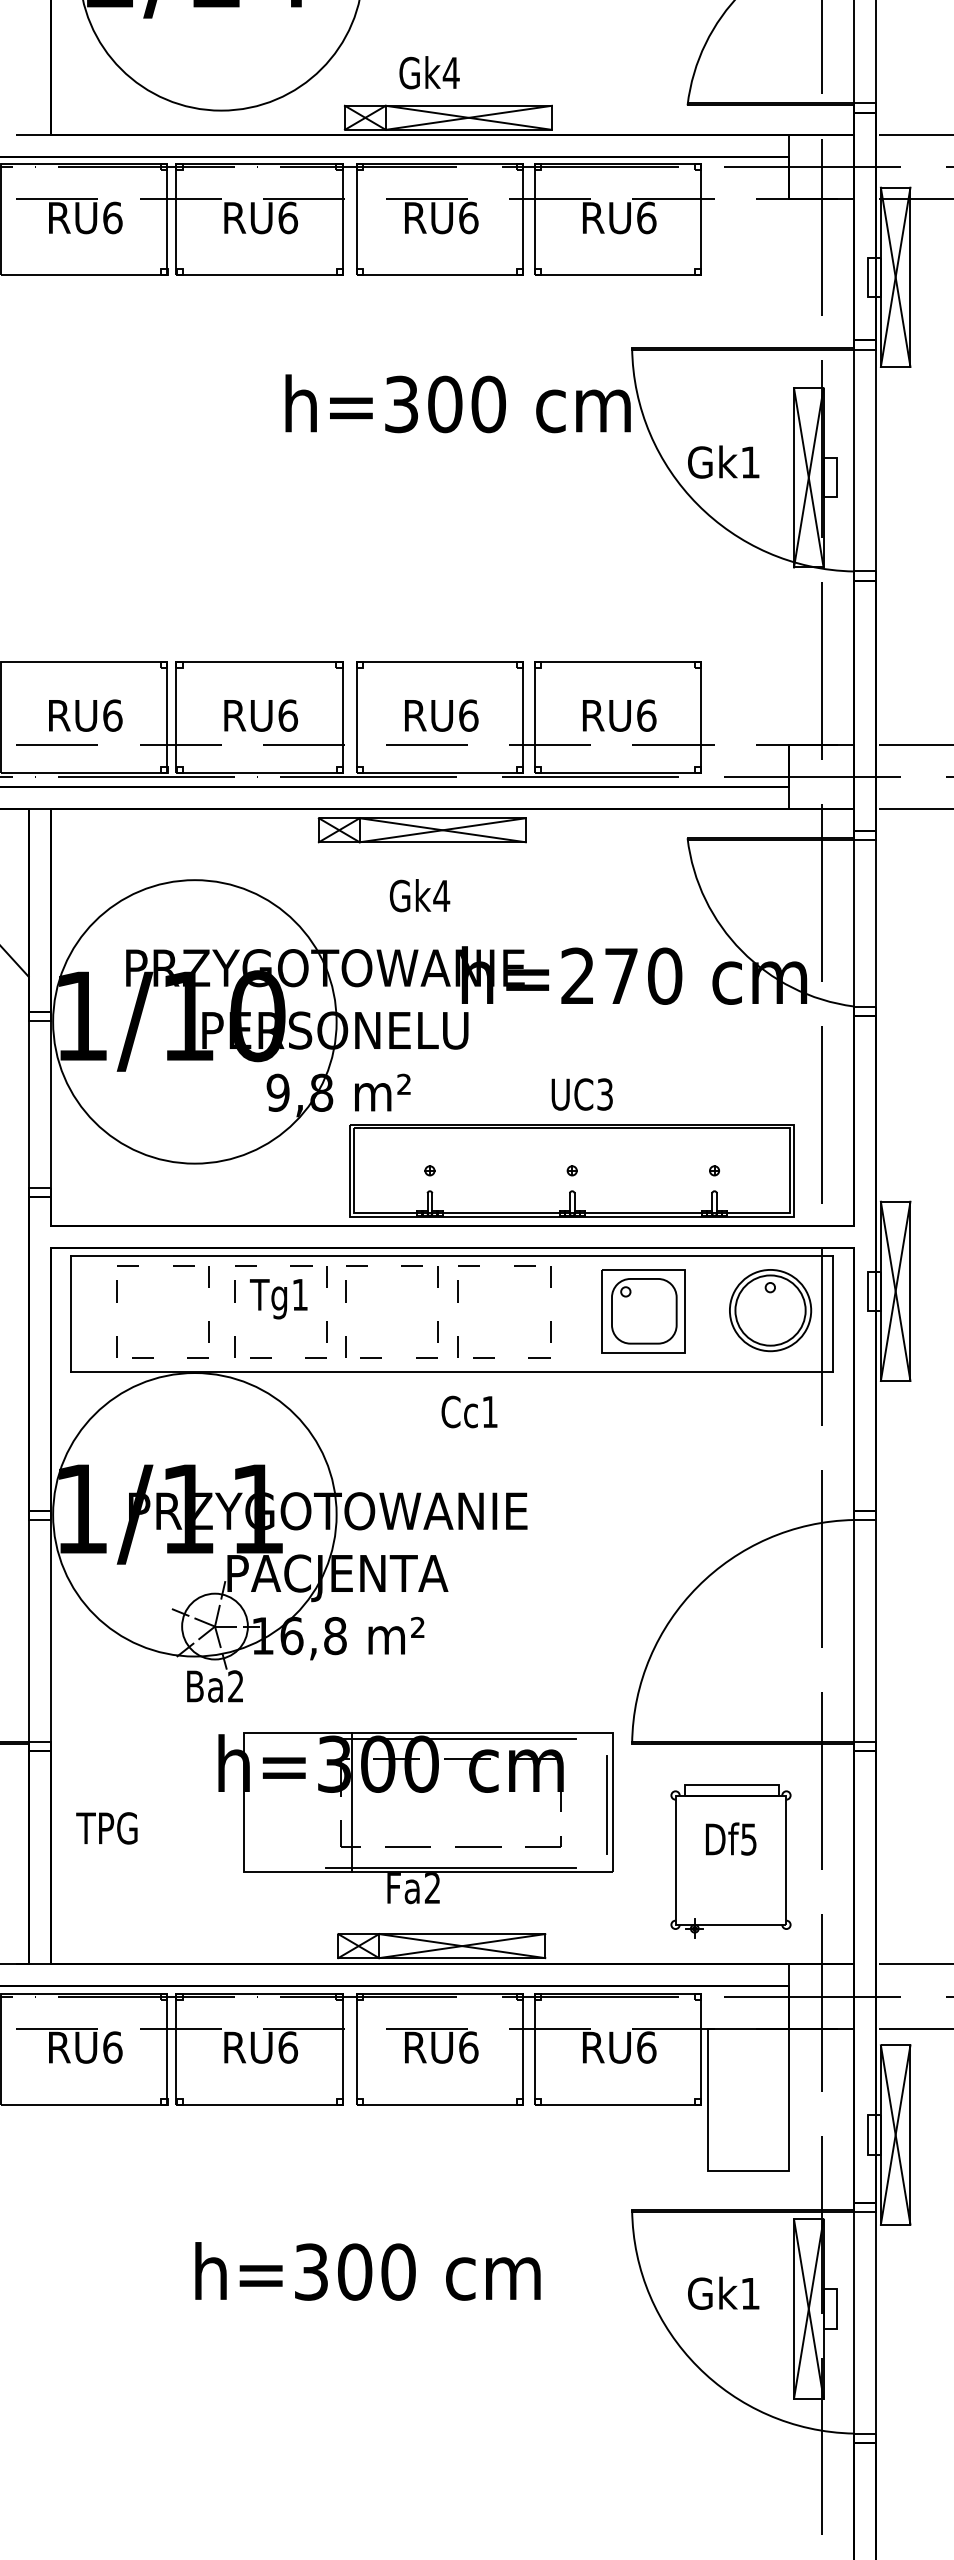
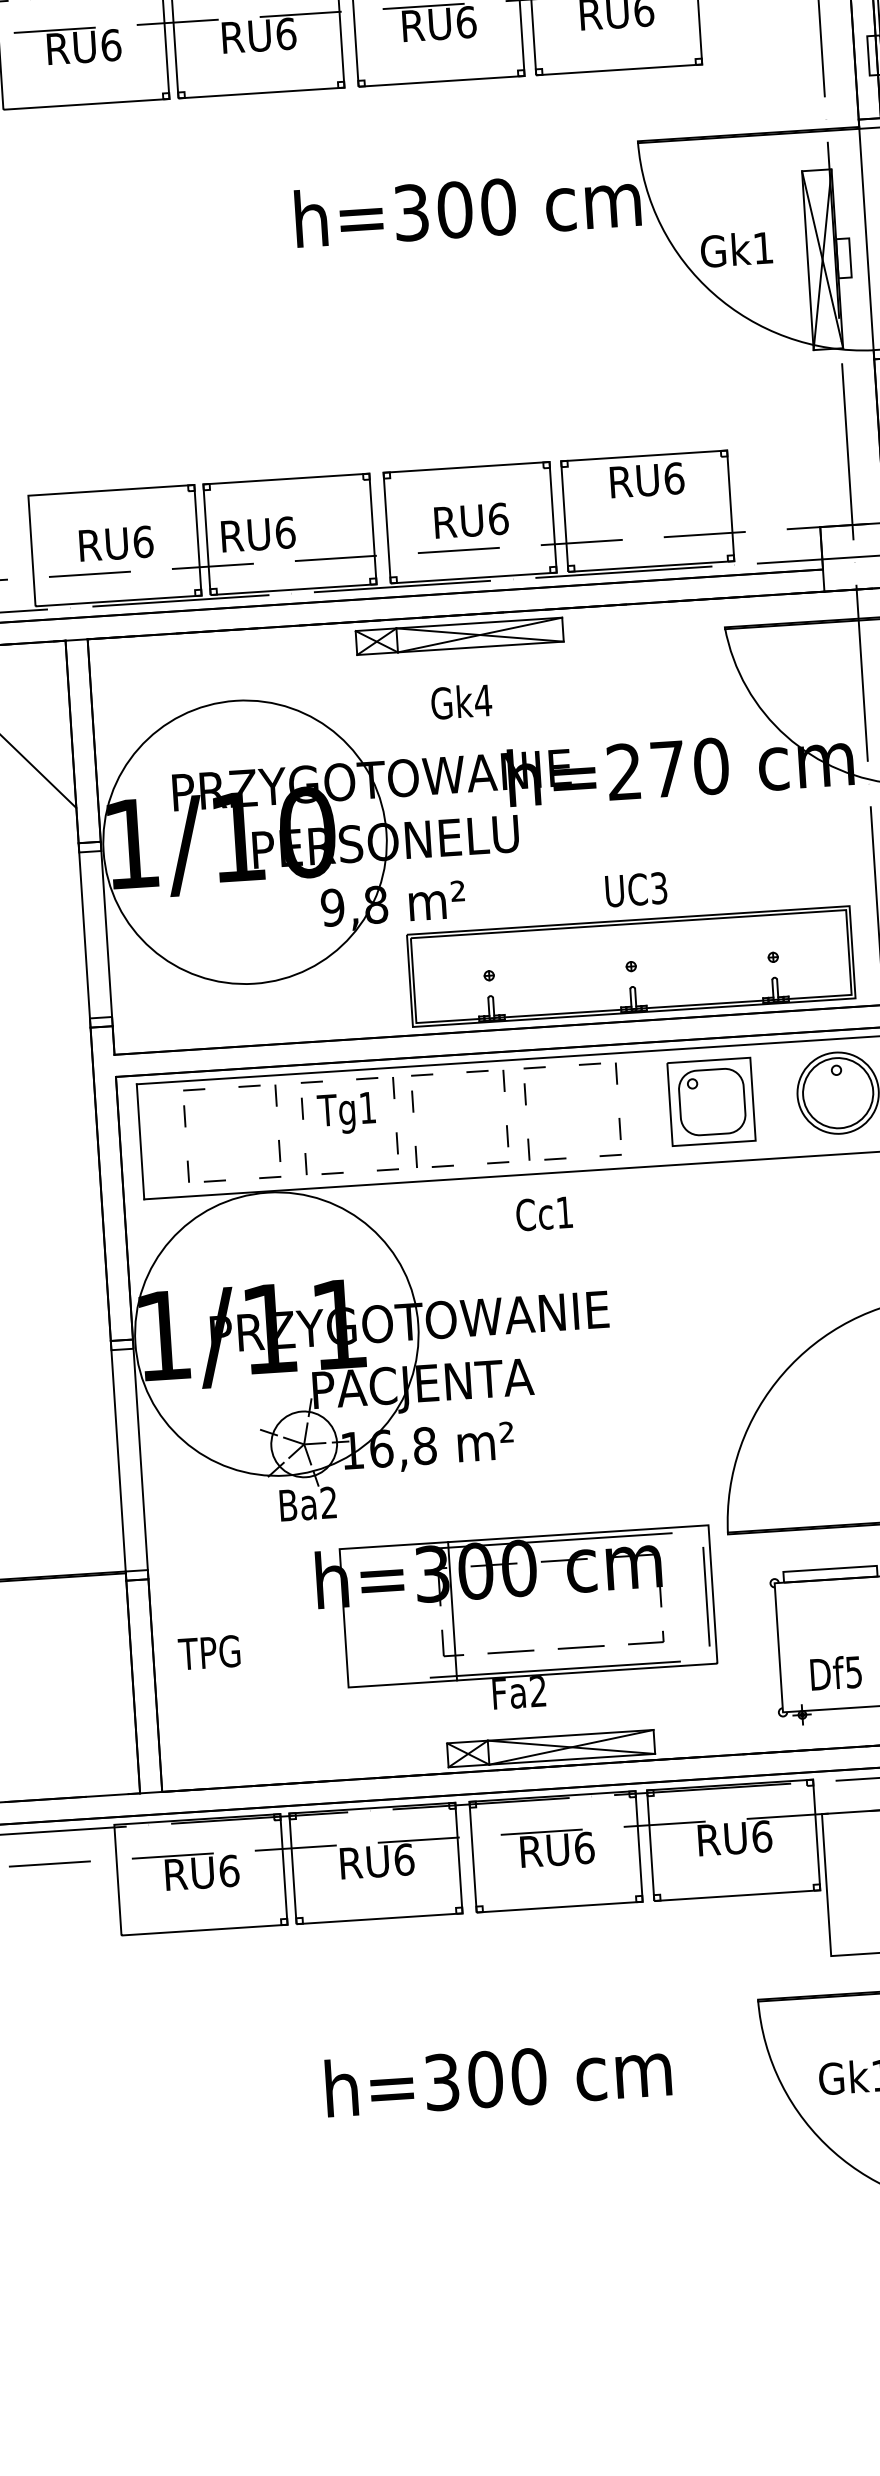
text: (260, 715) -> (257, 534), moved
text: (619, 715) -> (647, 480), moved
text: (731, 1838) -> (836, 1672), moved

